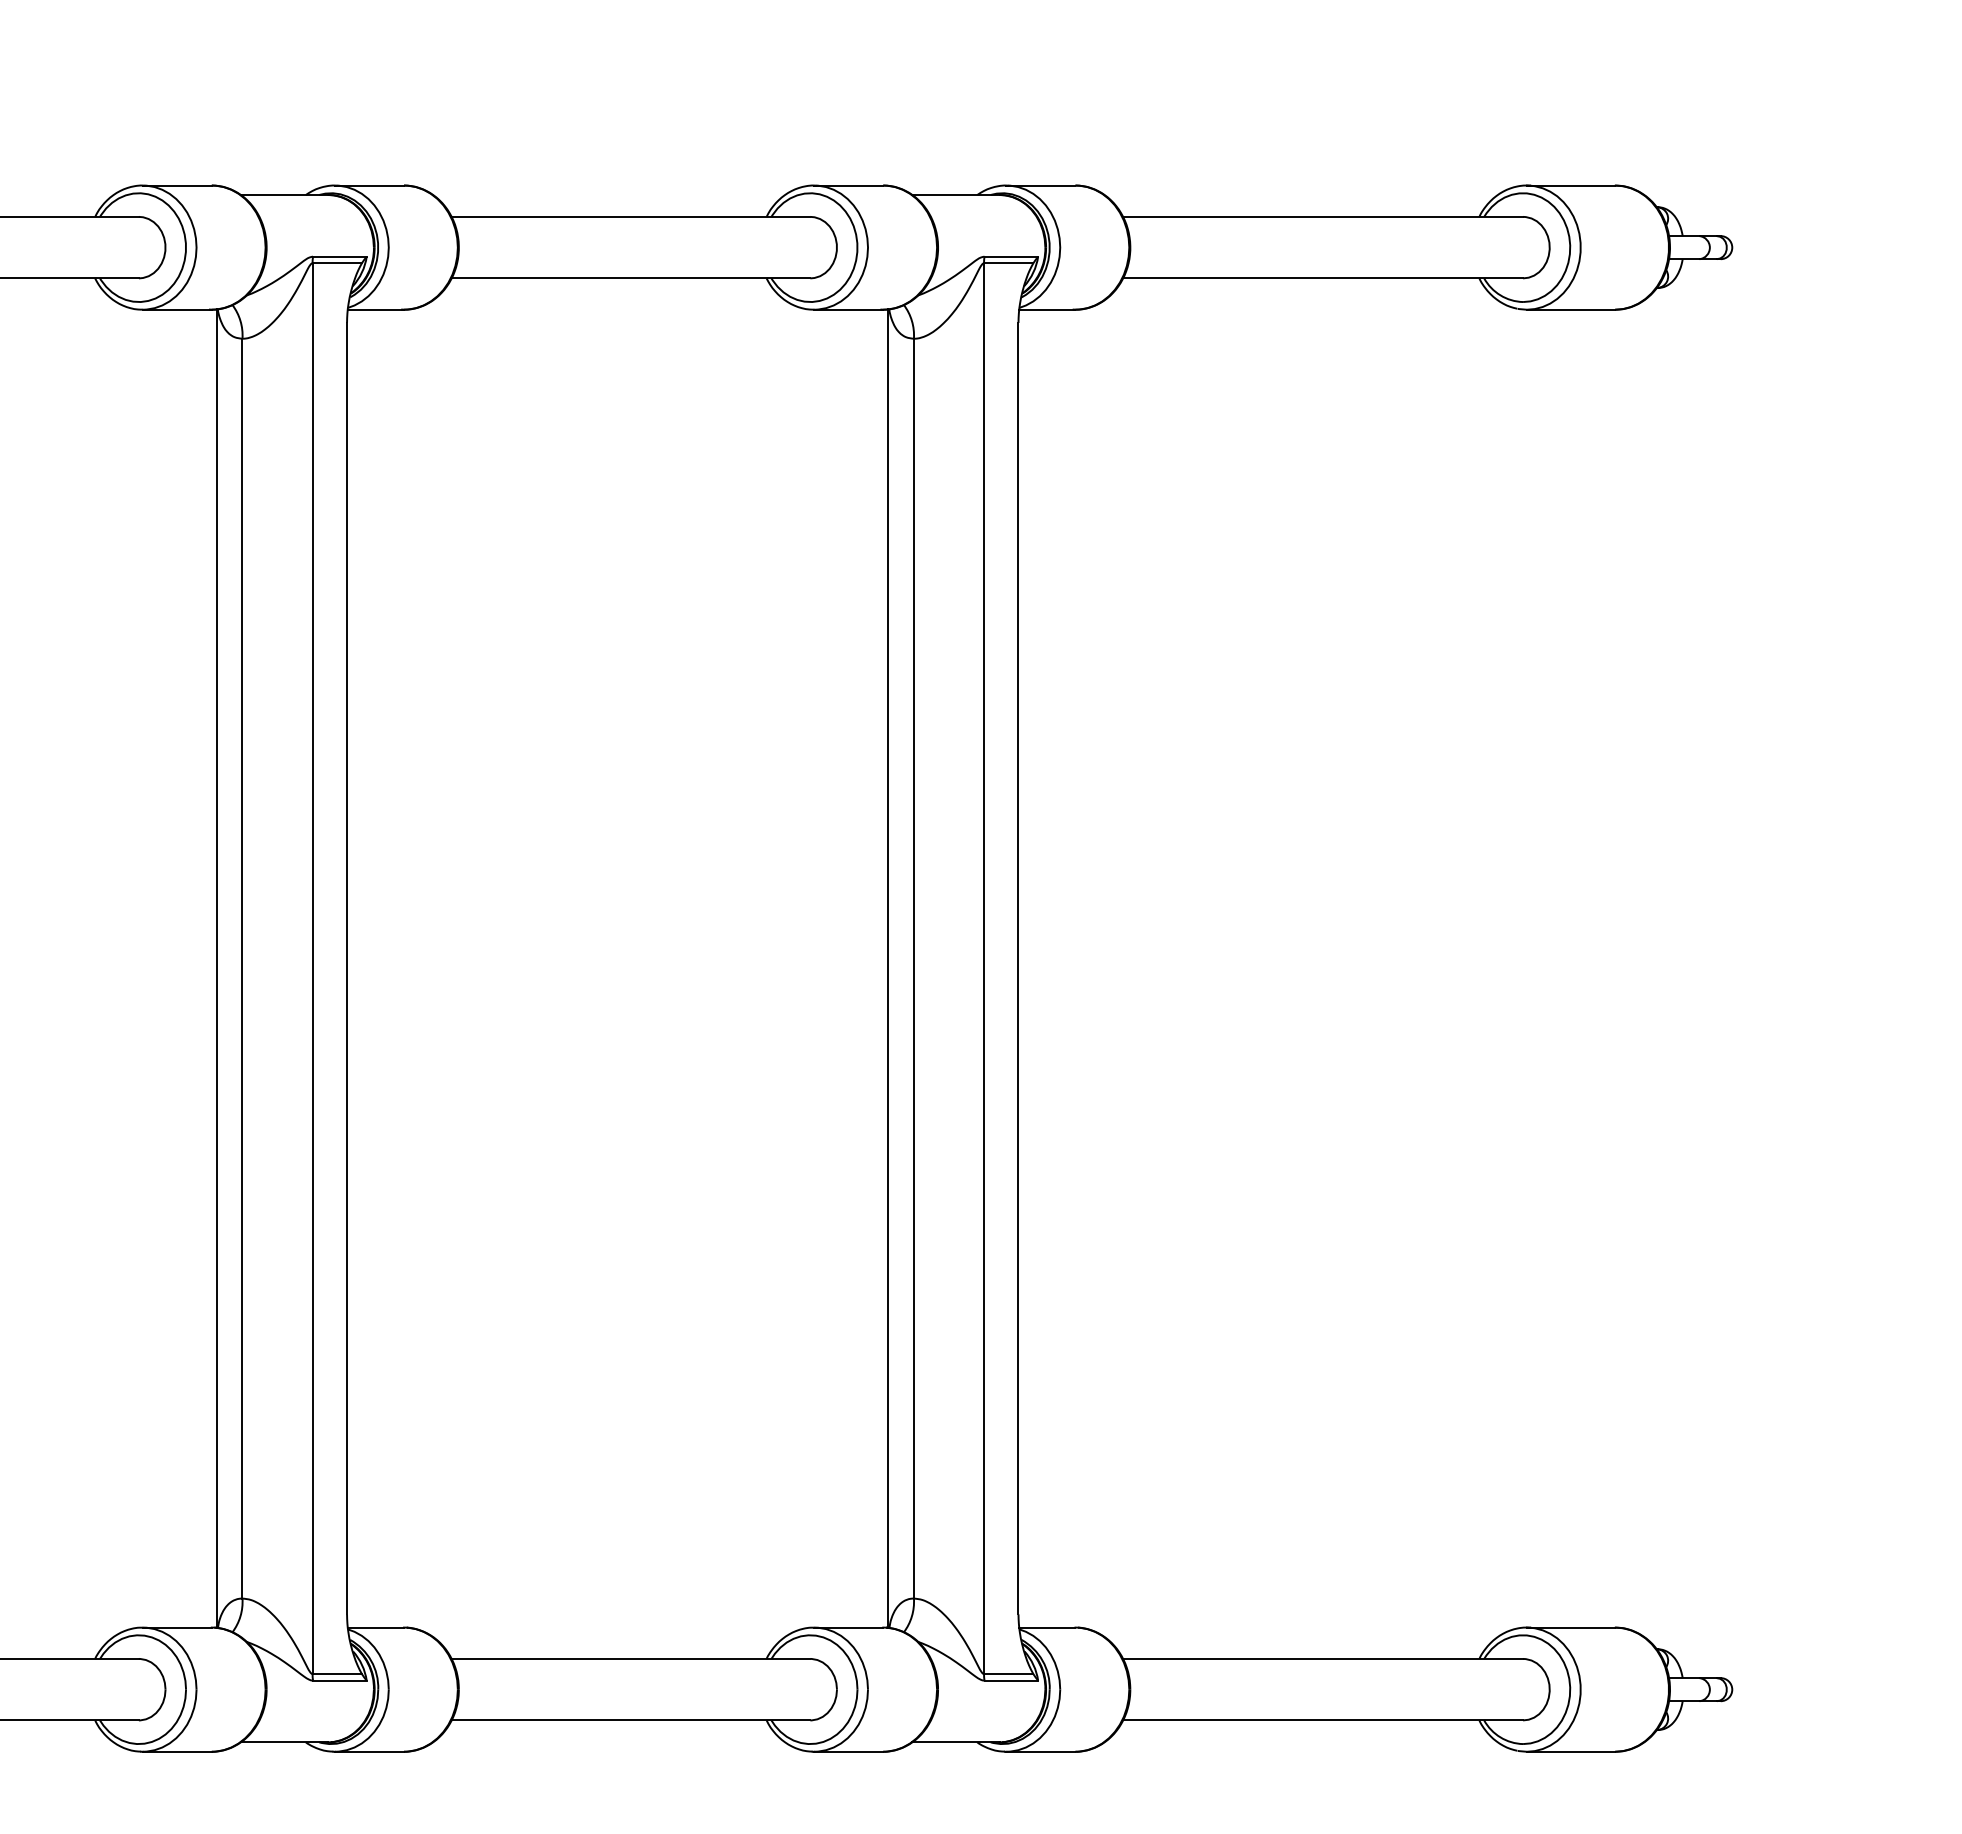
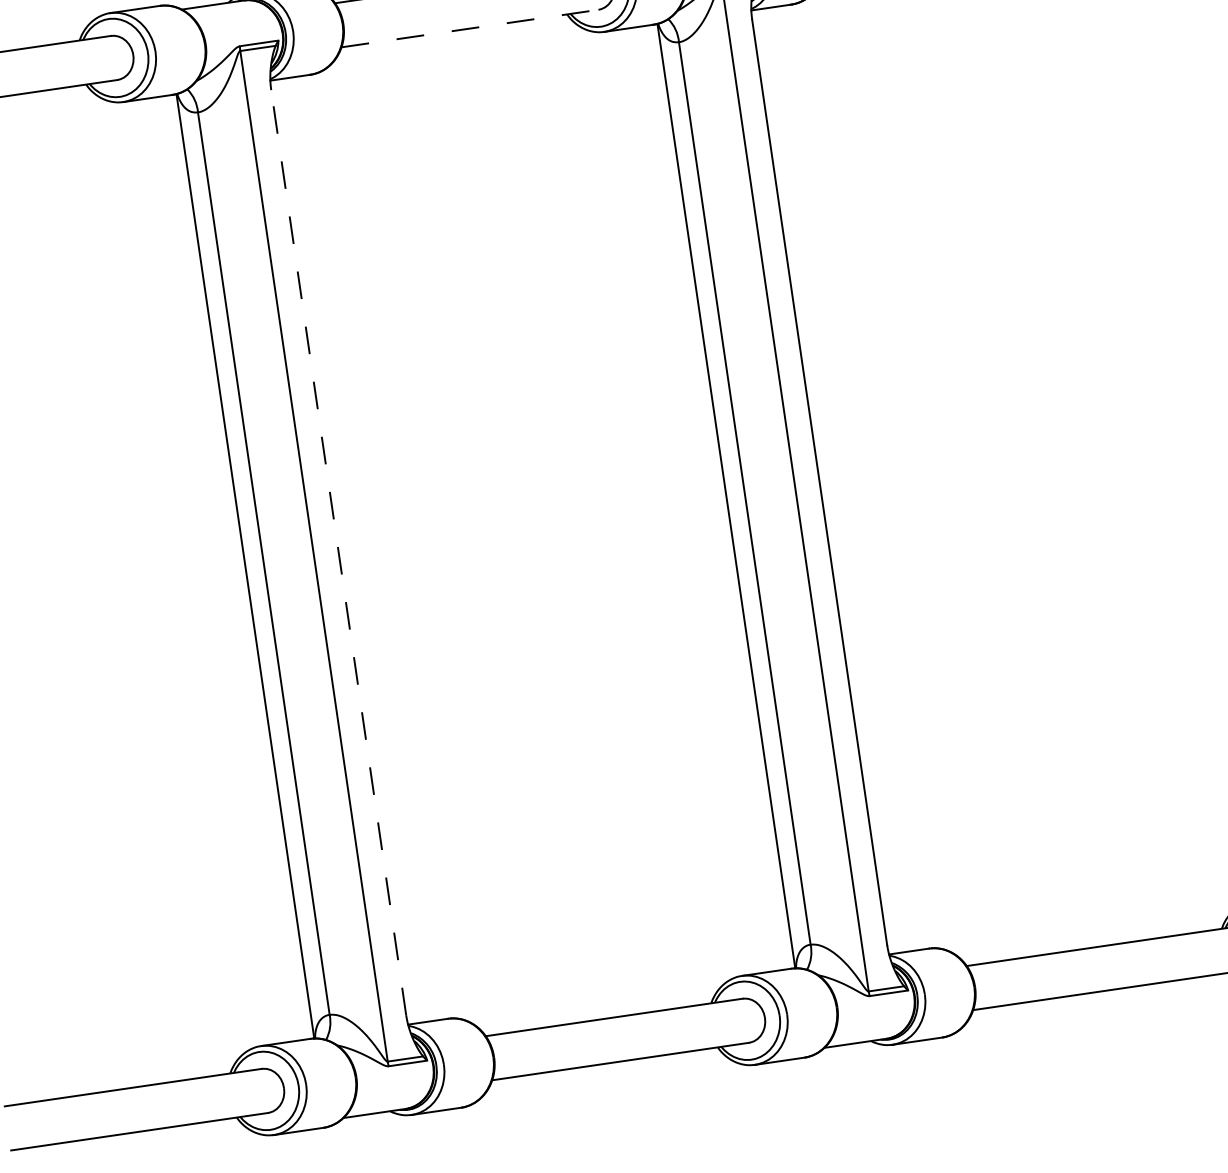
line: (631, 278) -> (470, 28), solid -> dashed
line: (347, 968) -> (339, 552), solid -> dashed

